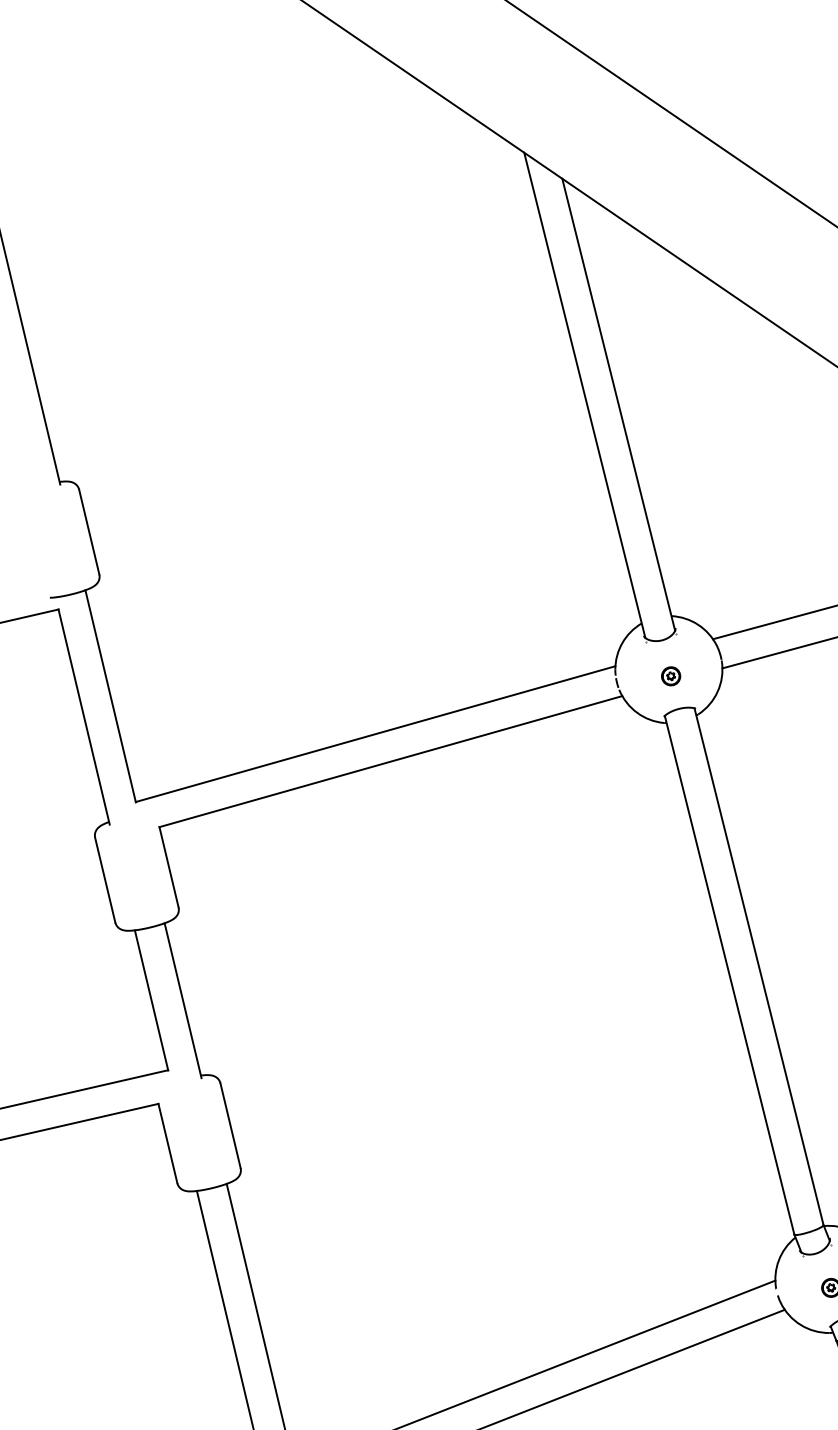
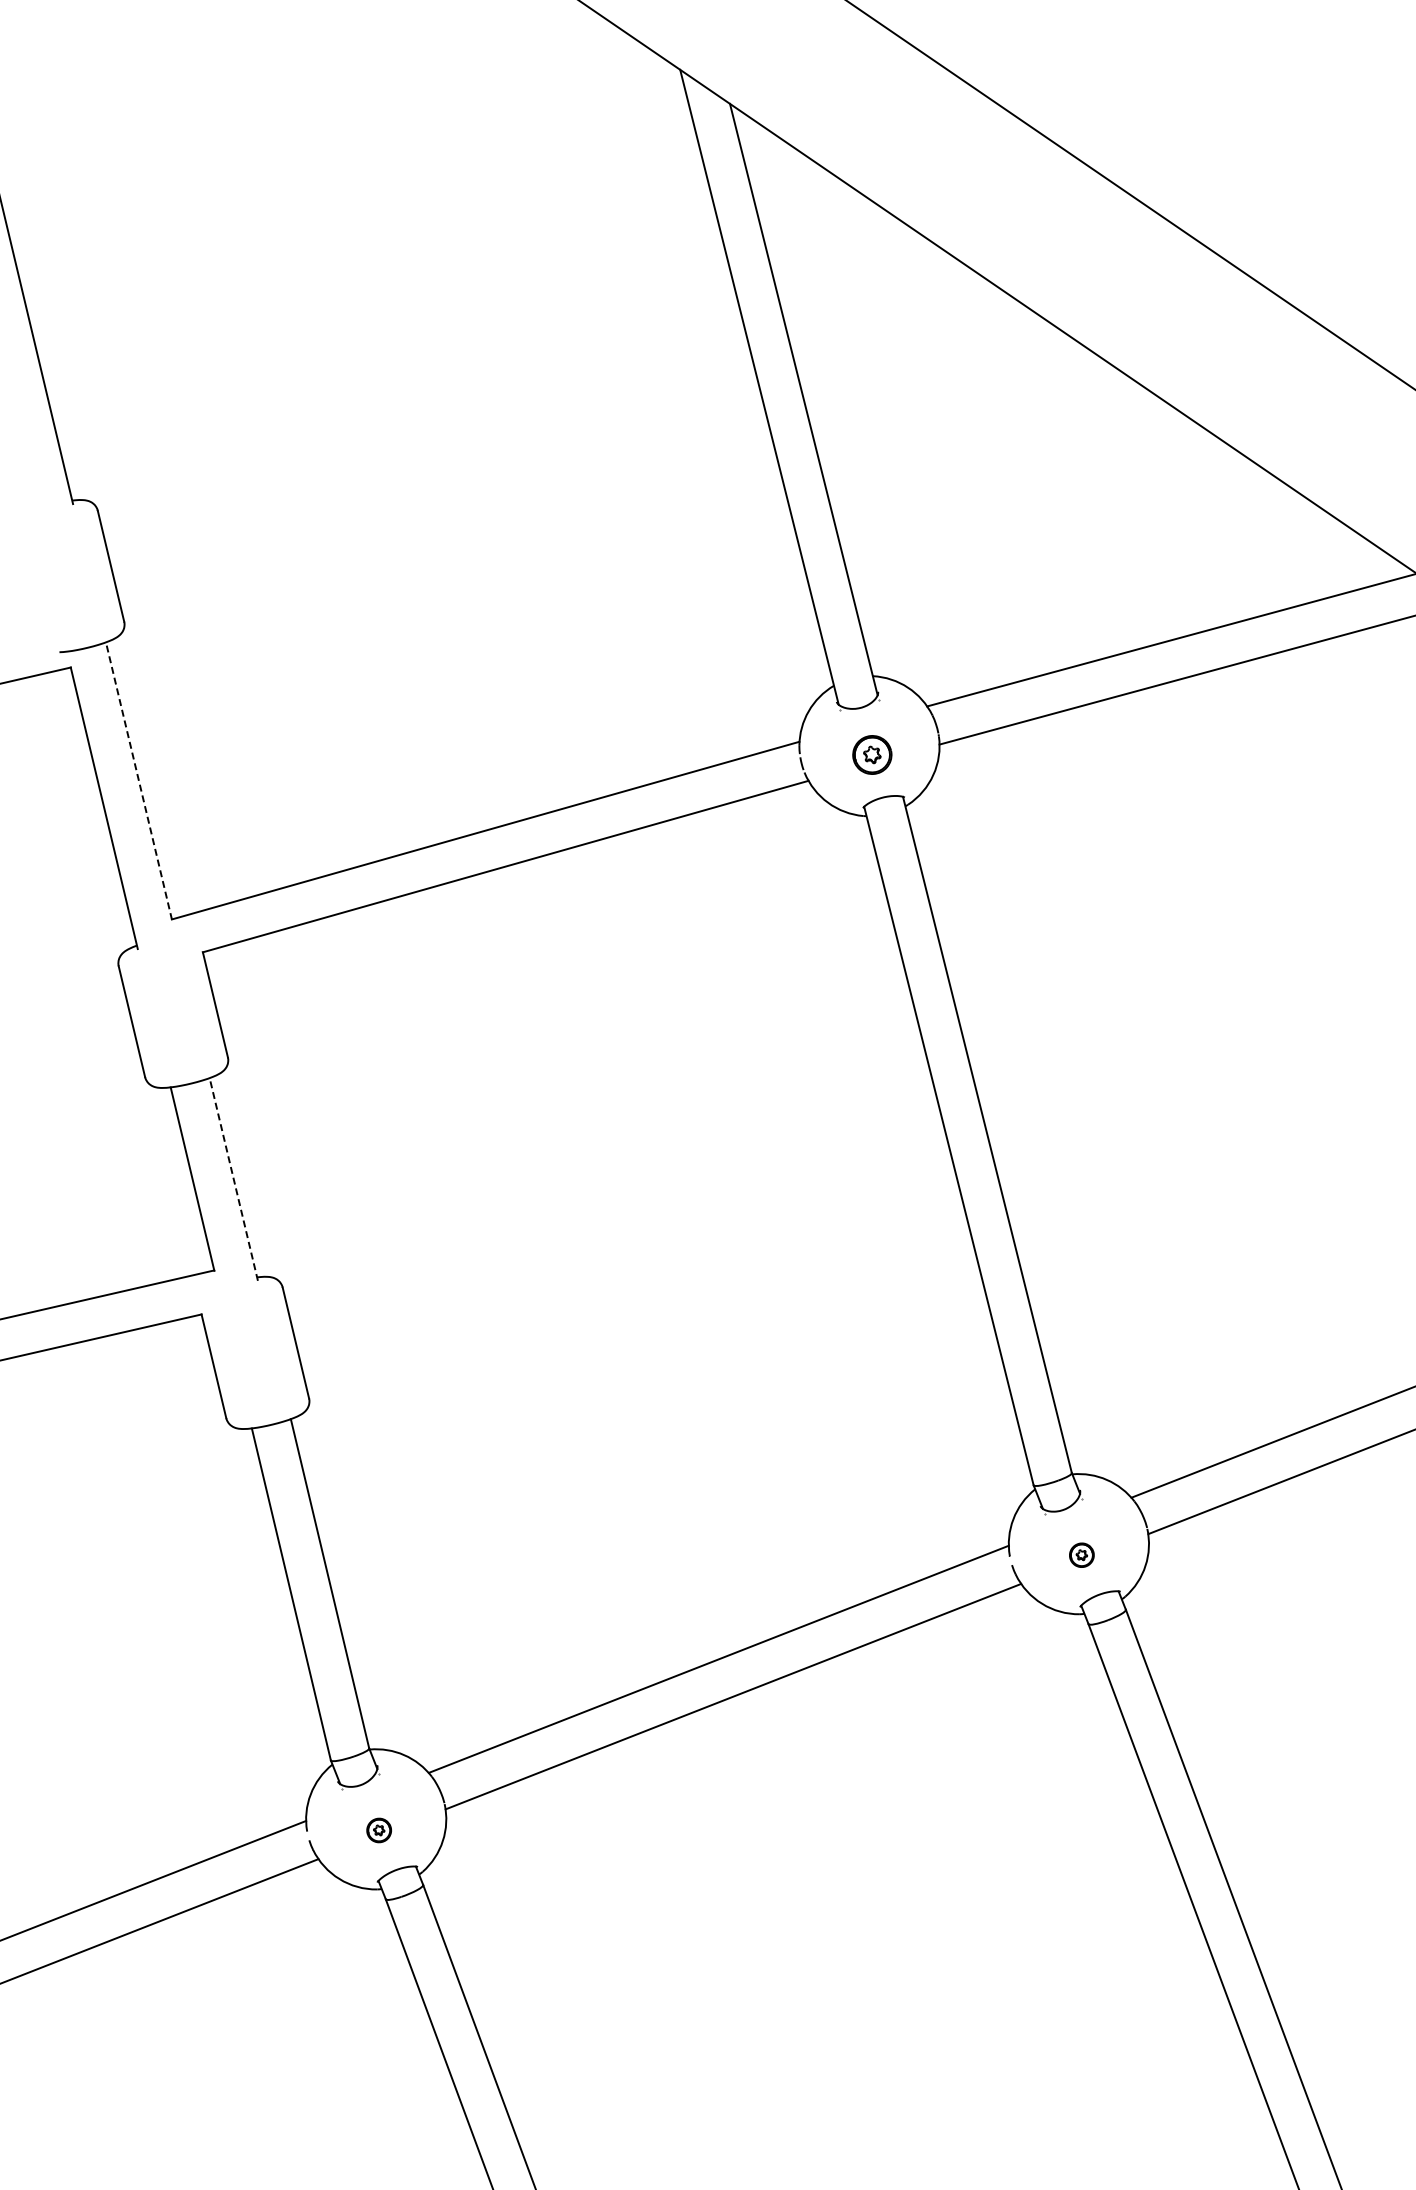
part: (671, 675) -> (872, 754), size x1.6
line: (111, 696) -> (139, 781), solid -> dashed
line: (182, 999) -> (233, 1178), solid -> dashed

